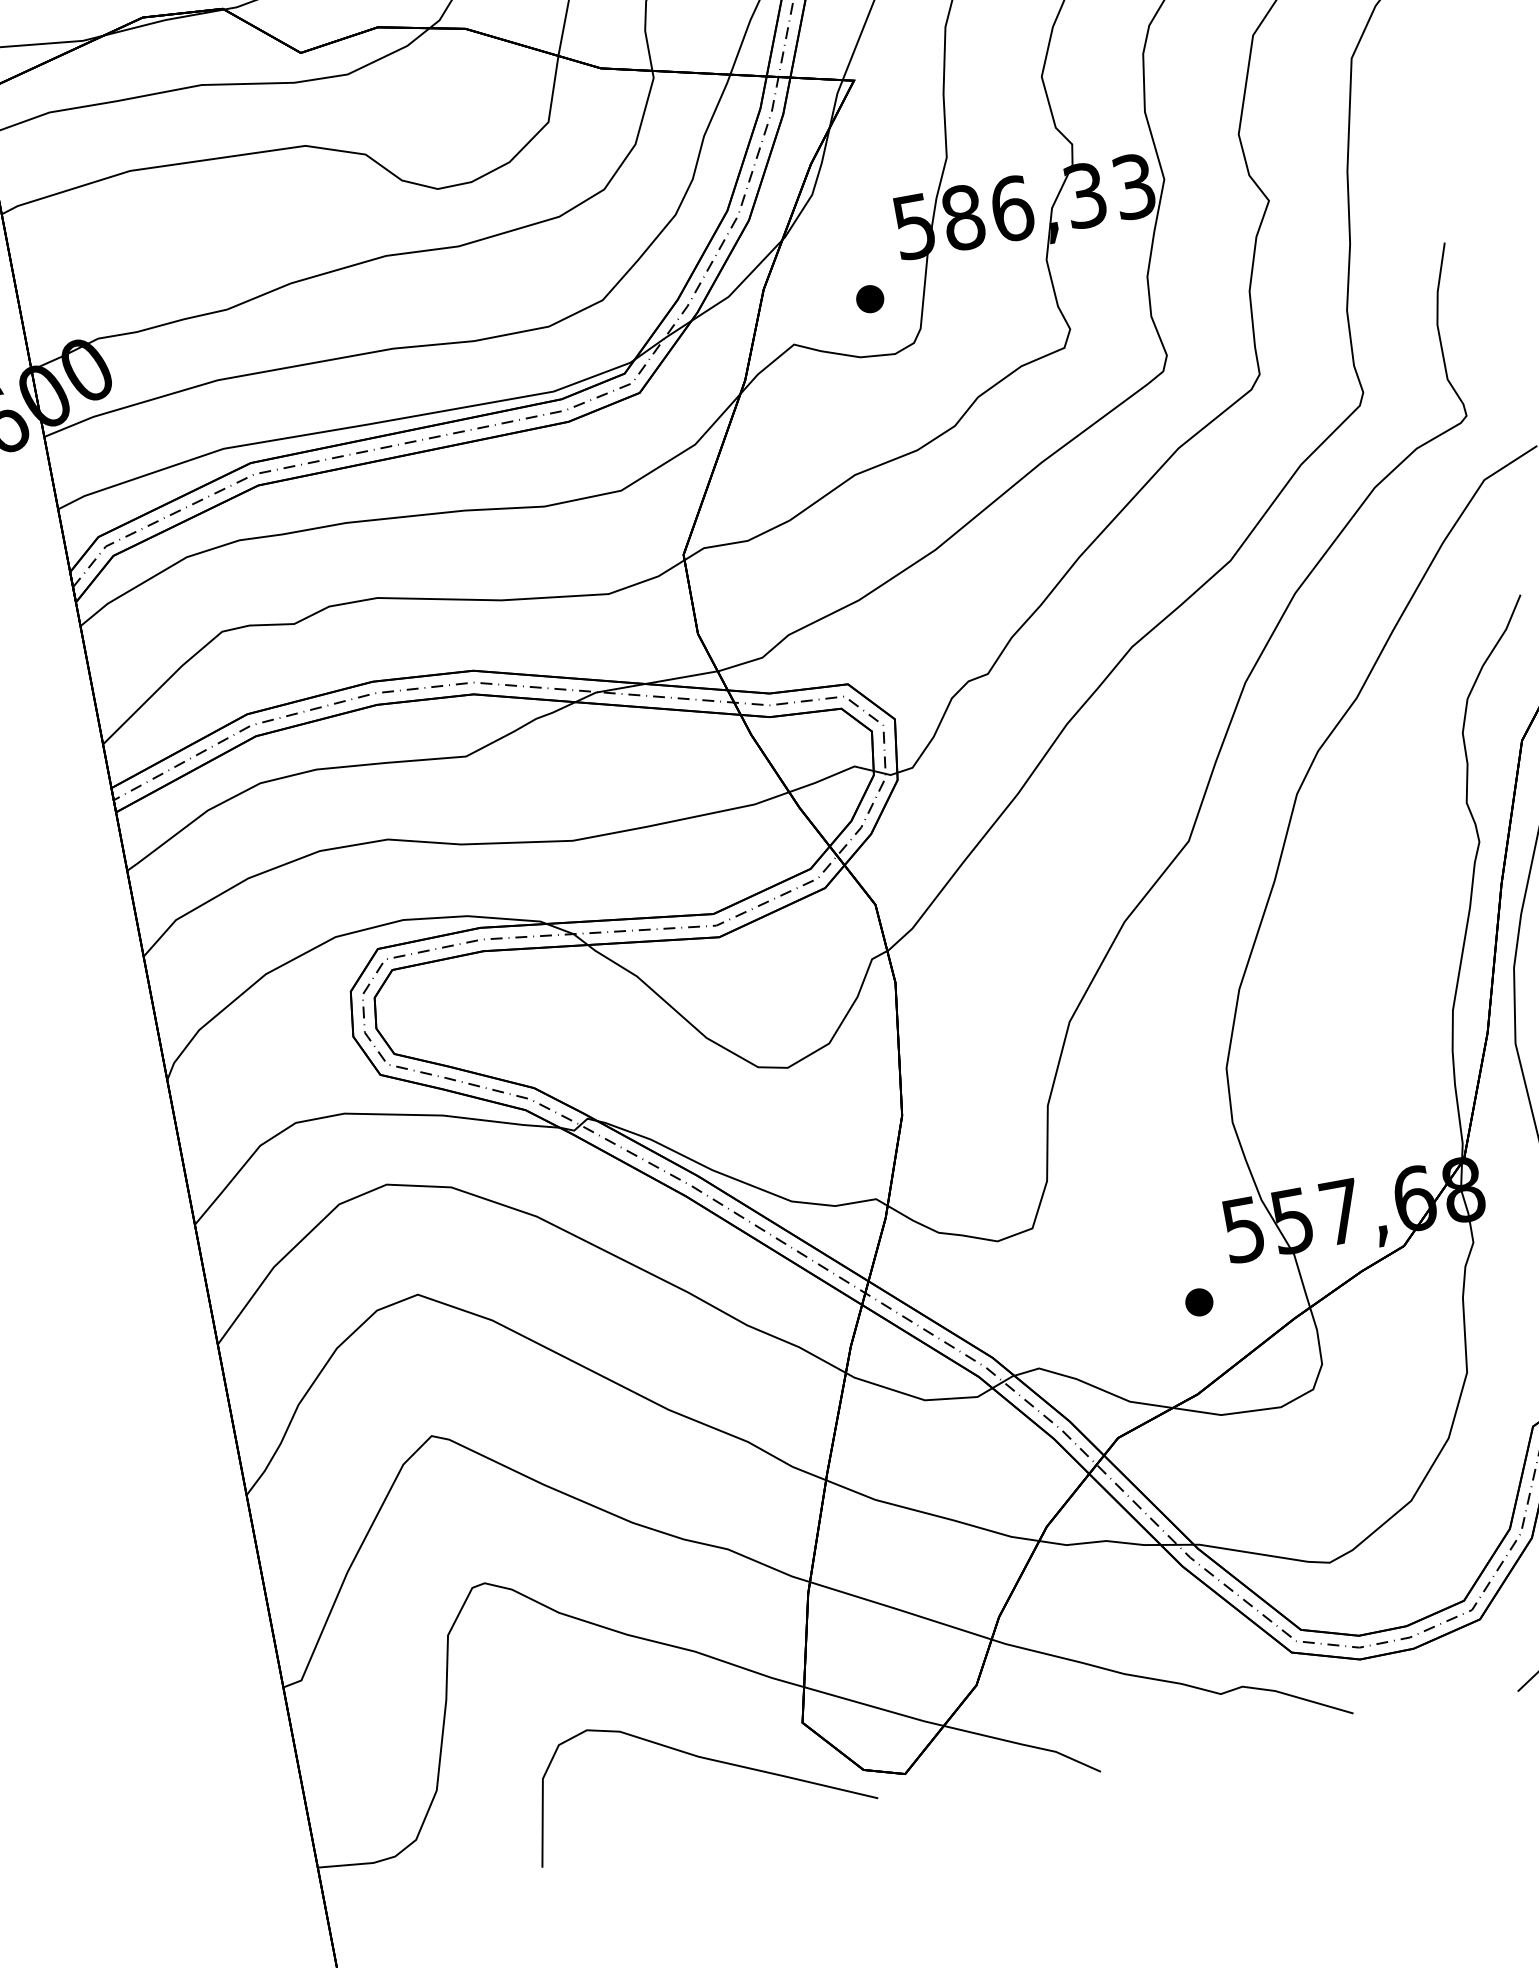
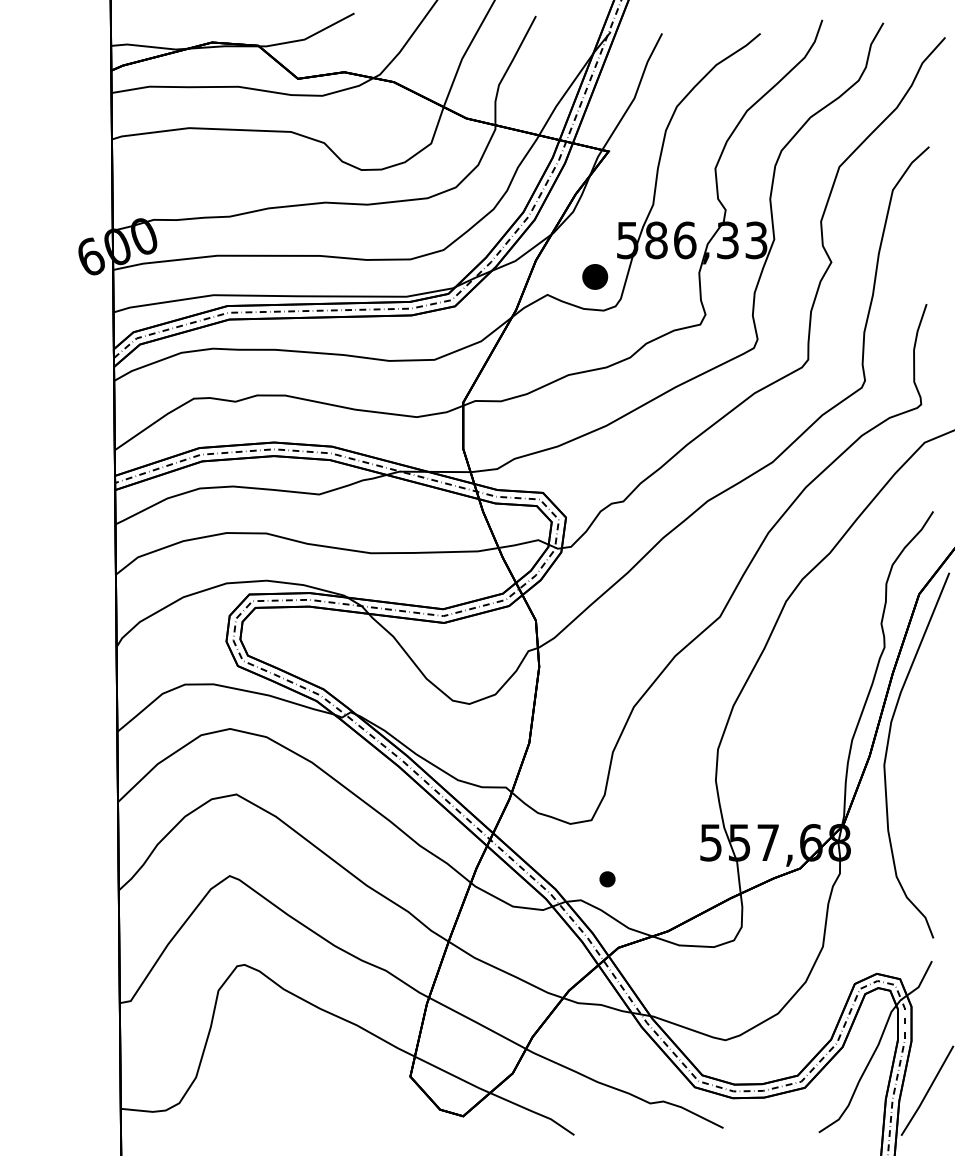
part: (870, 298) -> (595, 276), size x1.6
part: (1199, 1302) -> (607, 879), moved
curve: (703, 1759) -> (350, 1087), removed

